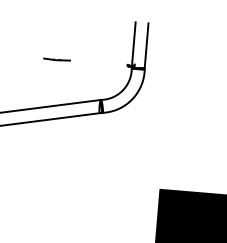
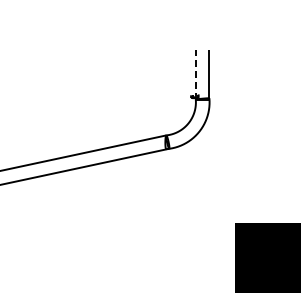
line: (133, 44) -> (195, 74), solid -> dashed
line: (56, 60) -> (116, 97), removed

